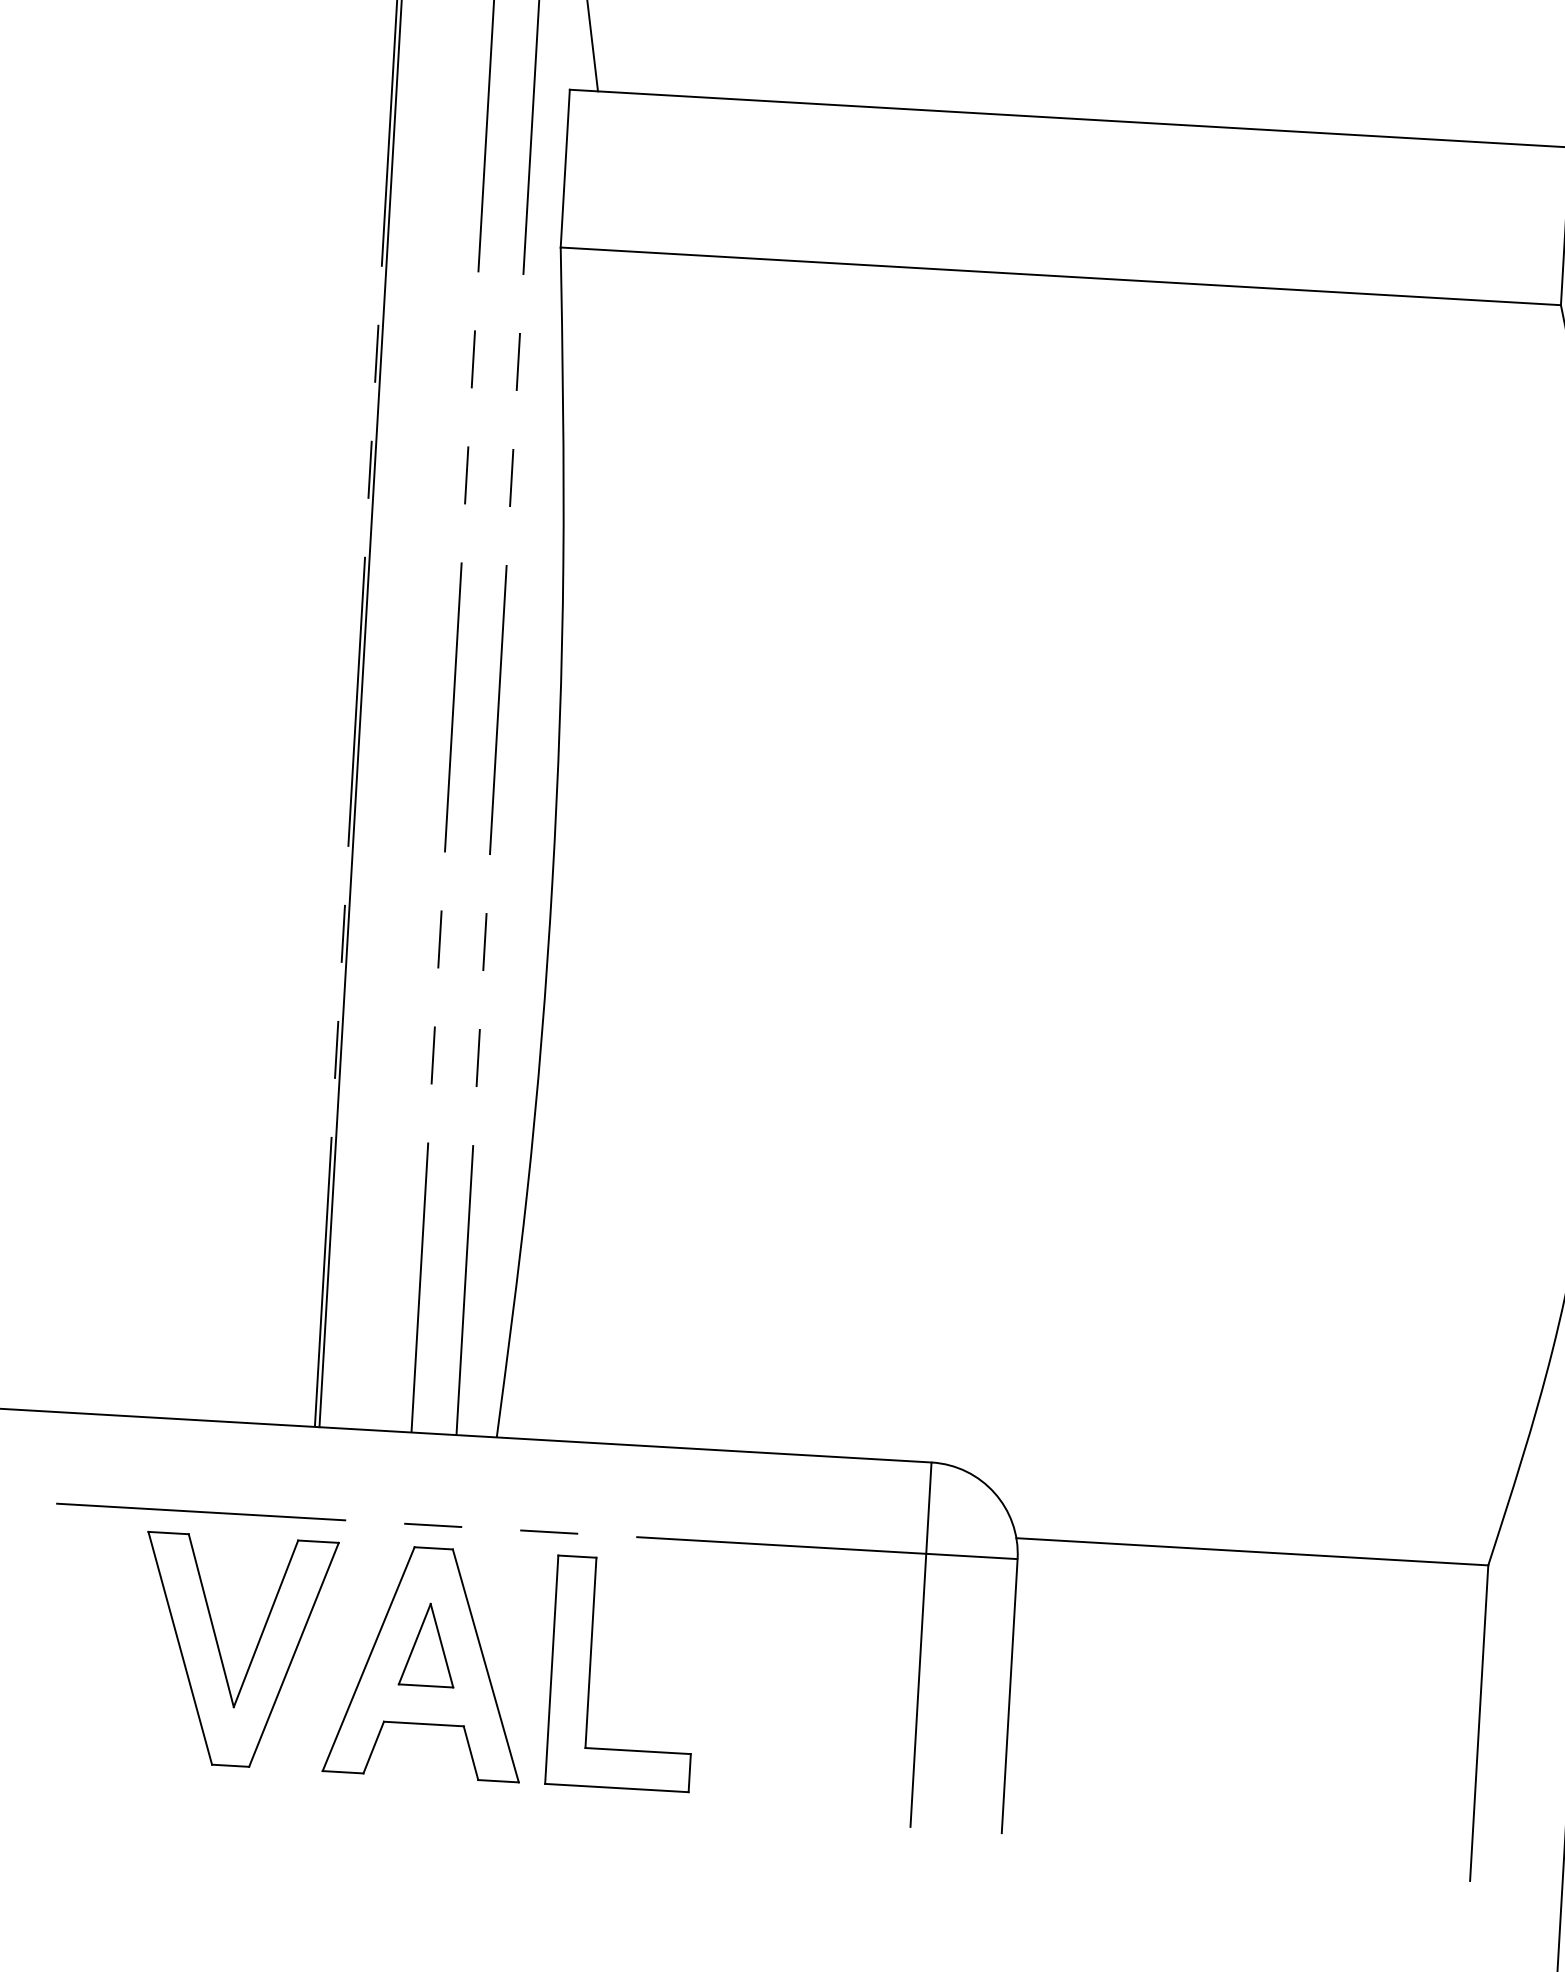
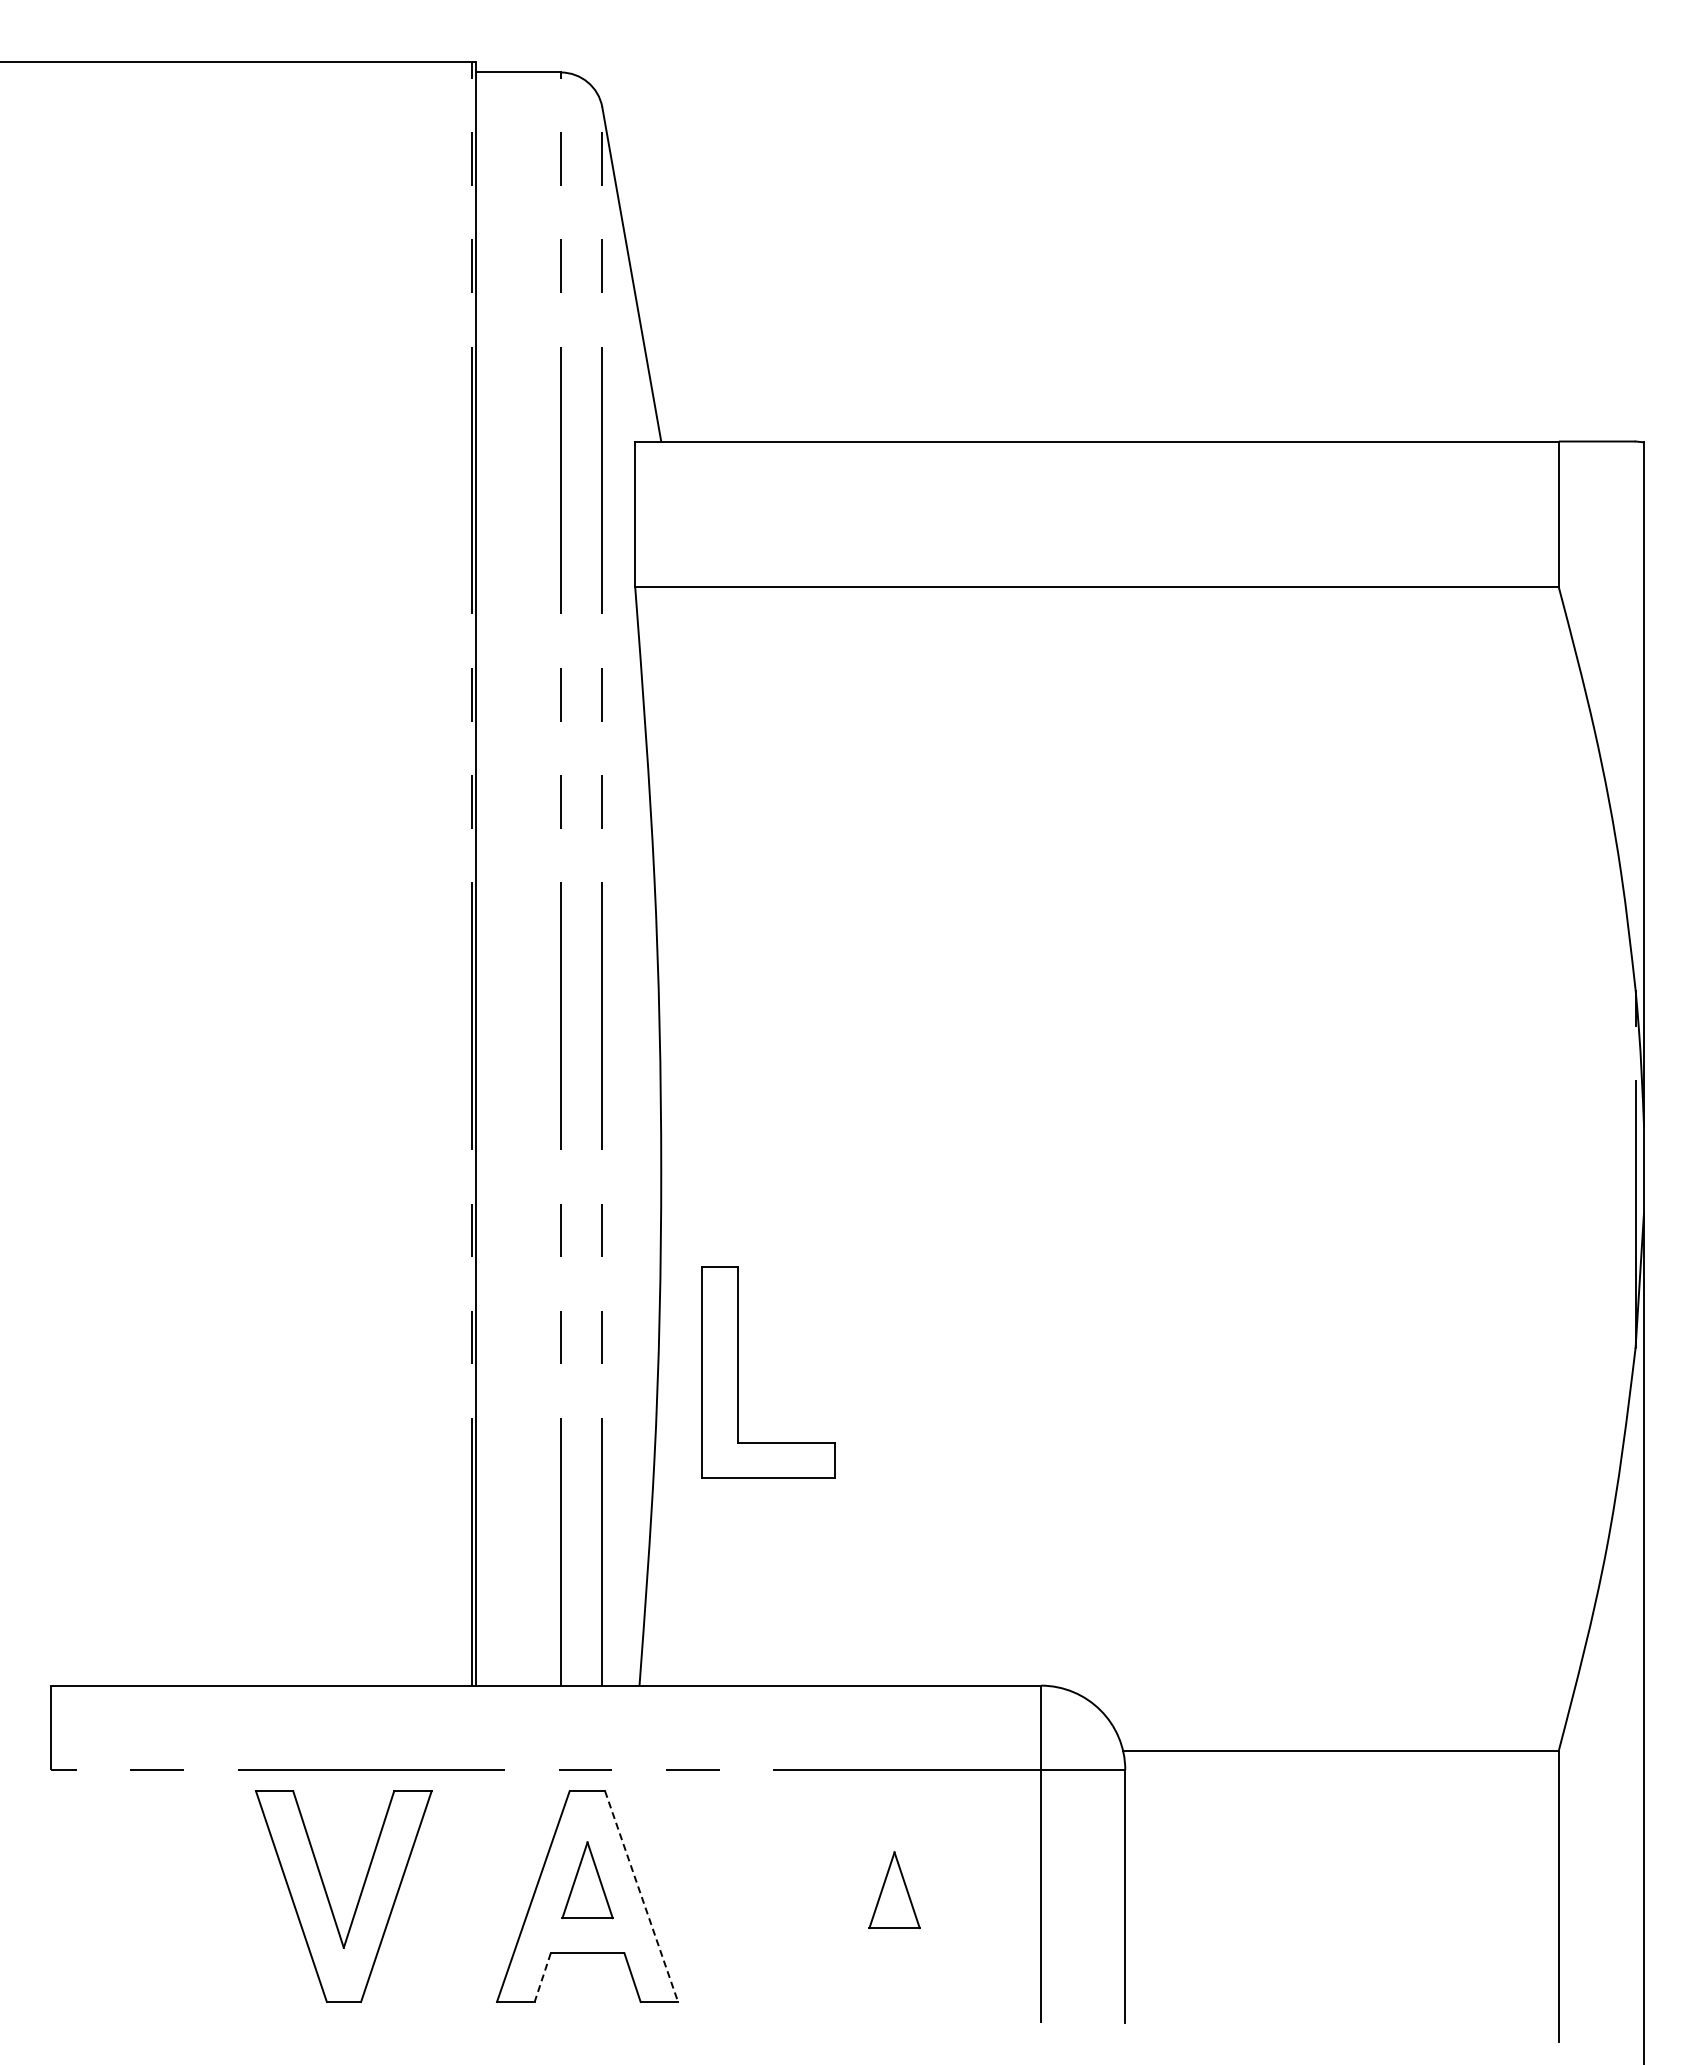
part: (221, 1653) -> (329, 1899), moved
line: (485, 1665) -> (641, 1896), solid -> dashed
part: (590, 1671) -> (738, 1372), moved
part: (760, 1675) -> (894, 1890), added
line: (373, 1747) -> (542, 1977), solid -> dashed

